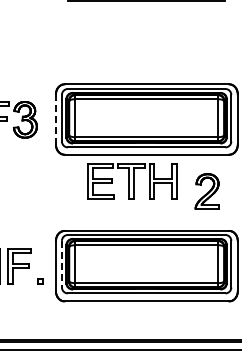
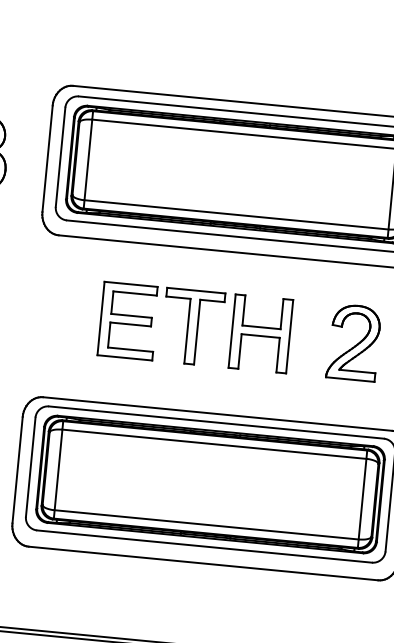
line: (55, 119) -> (46, 158), dashed -> solid
part: (132, 181) -> (195, 327), moved
line: (61, 264) -> (29, 467), dashed -> solid

